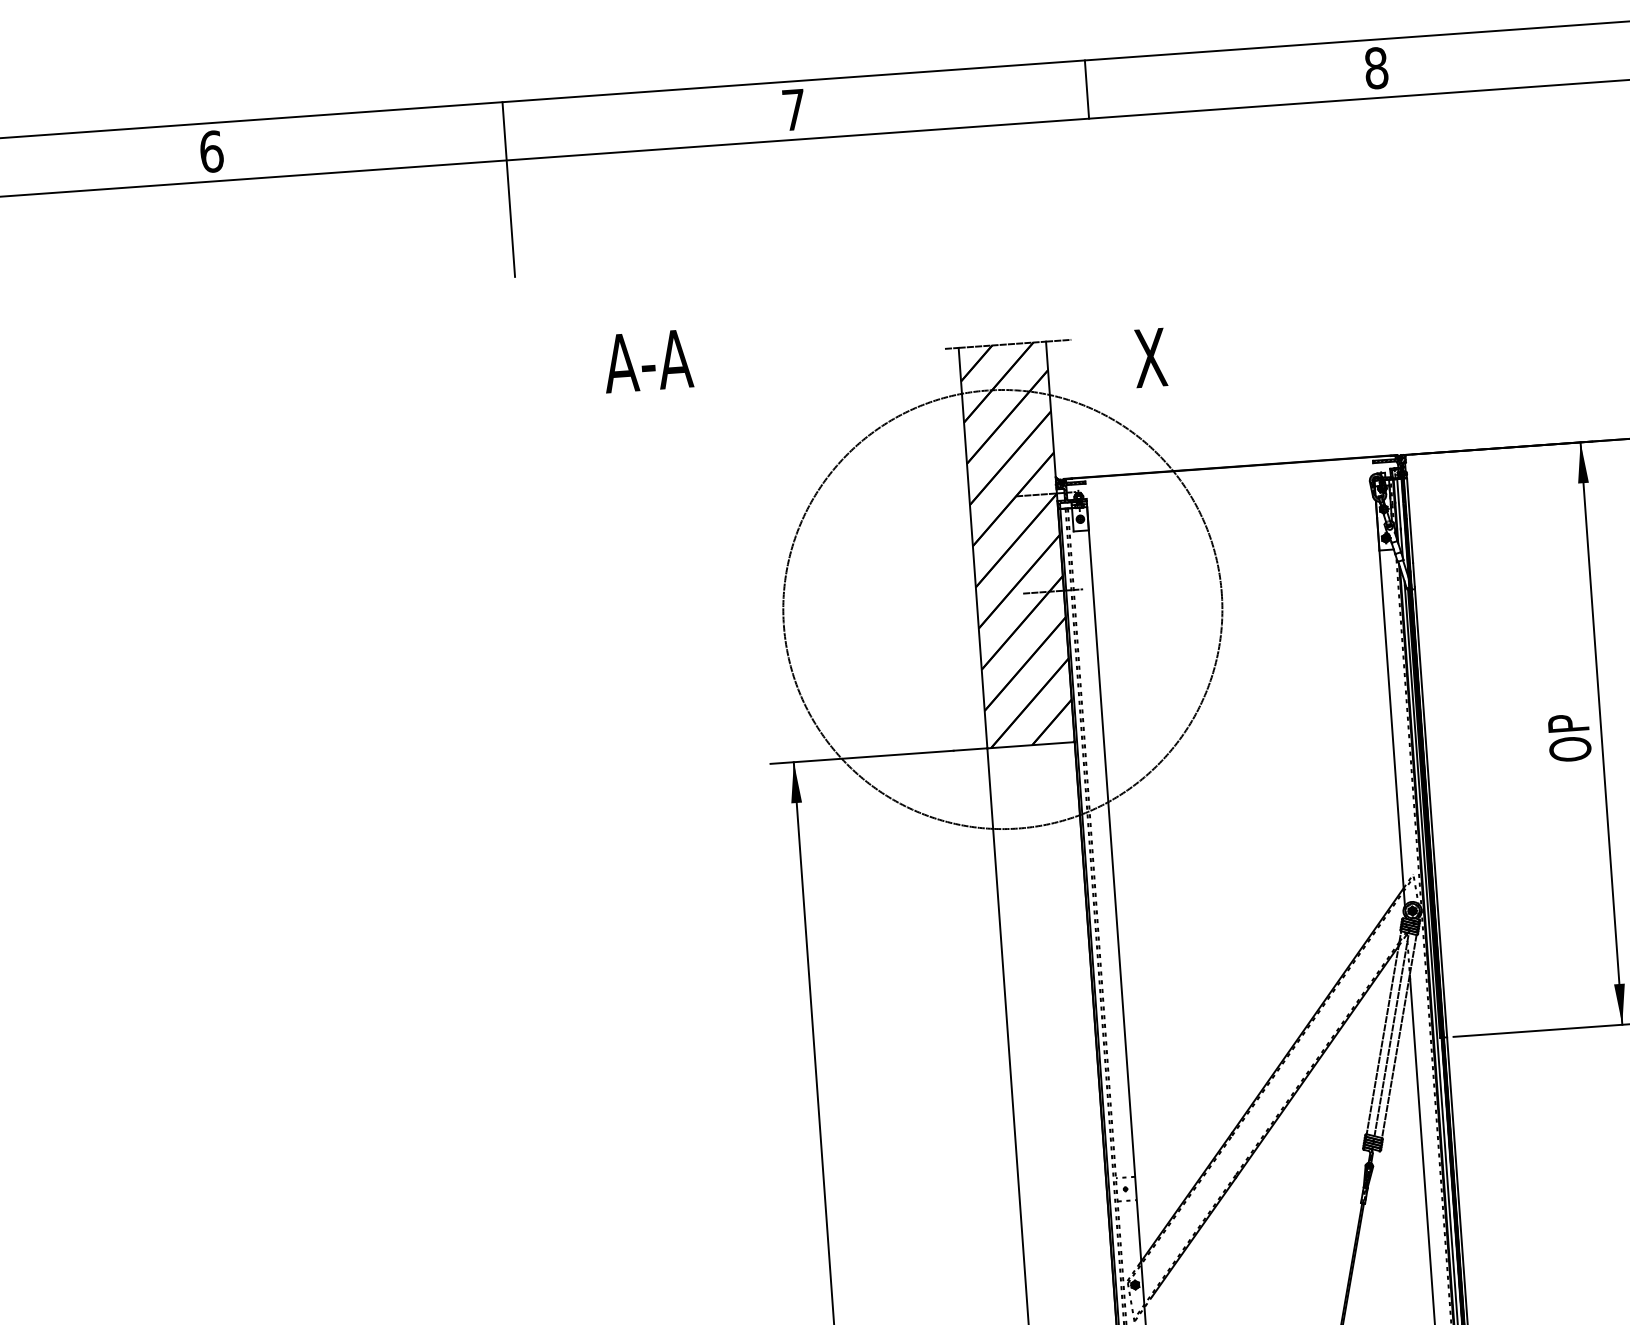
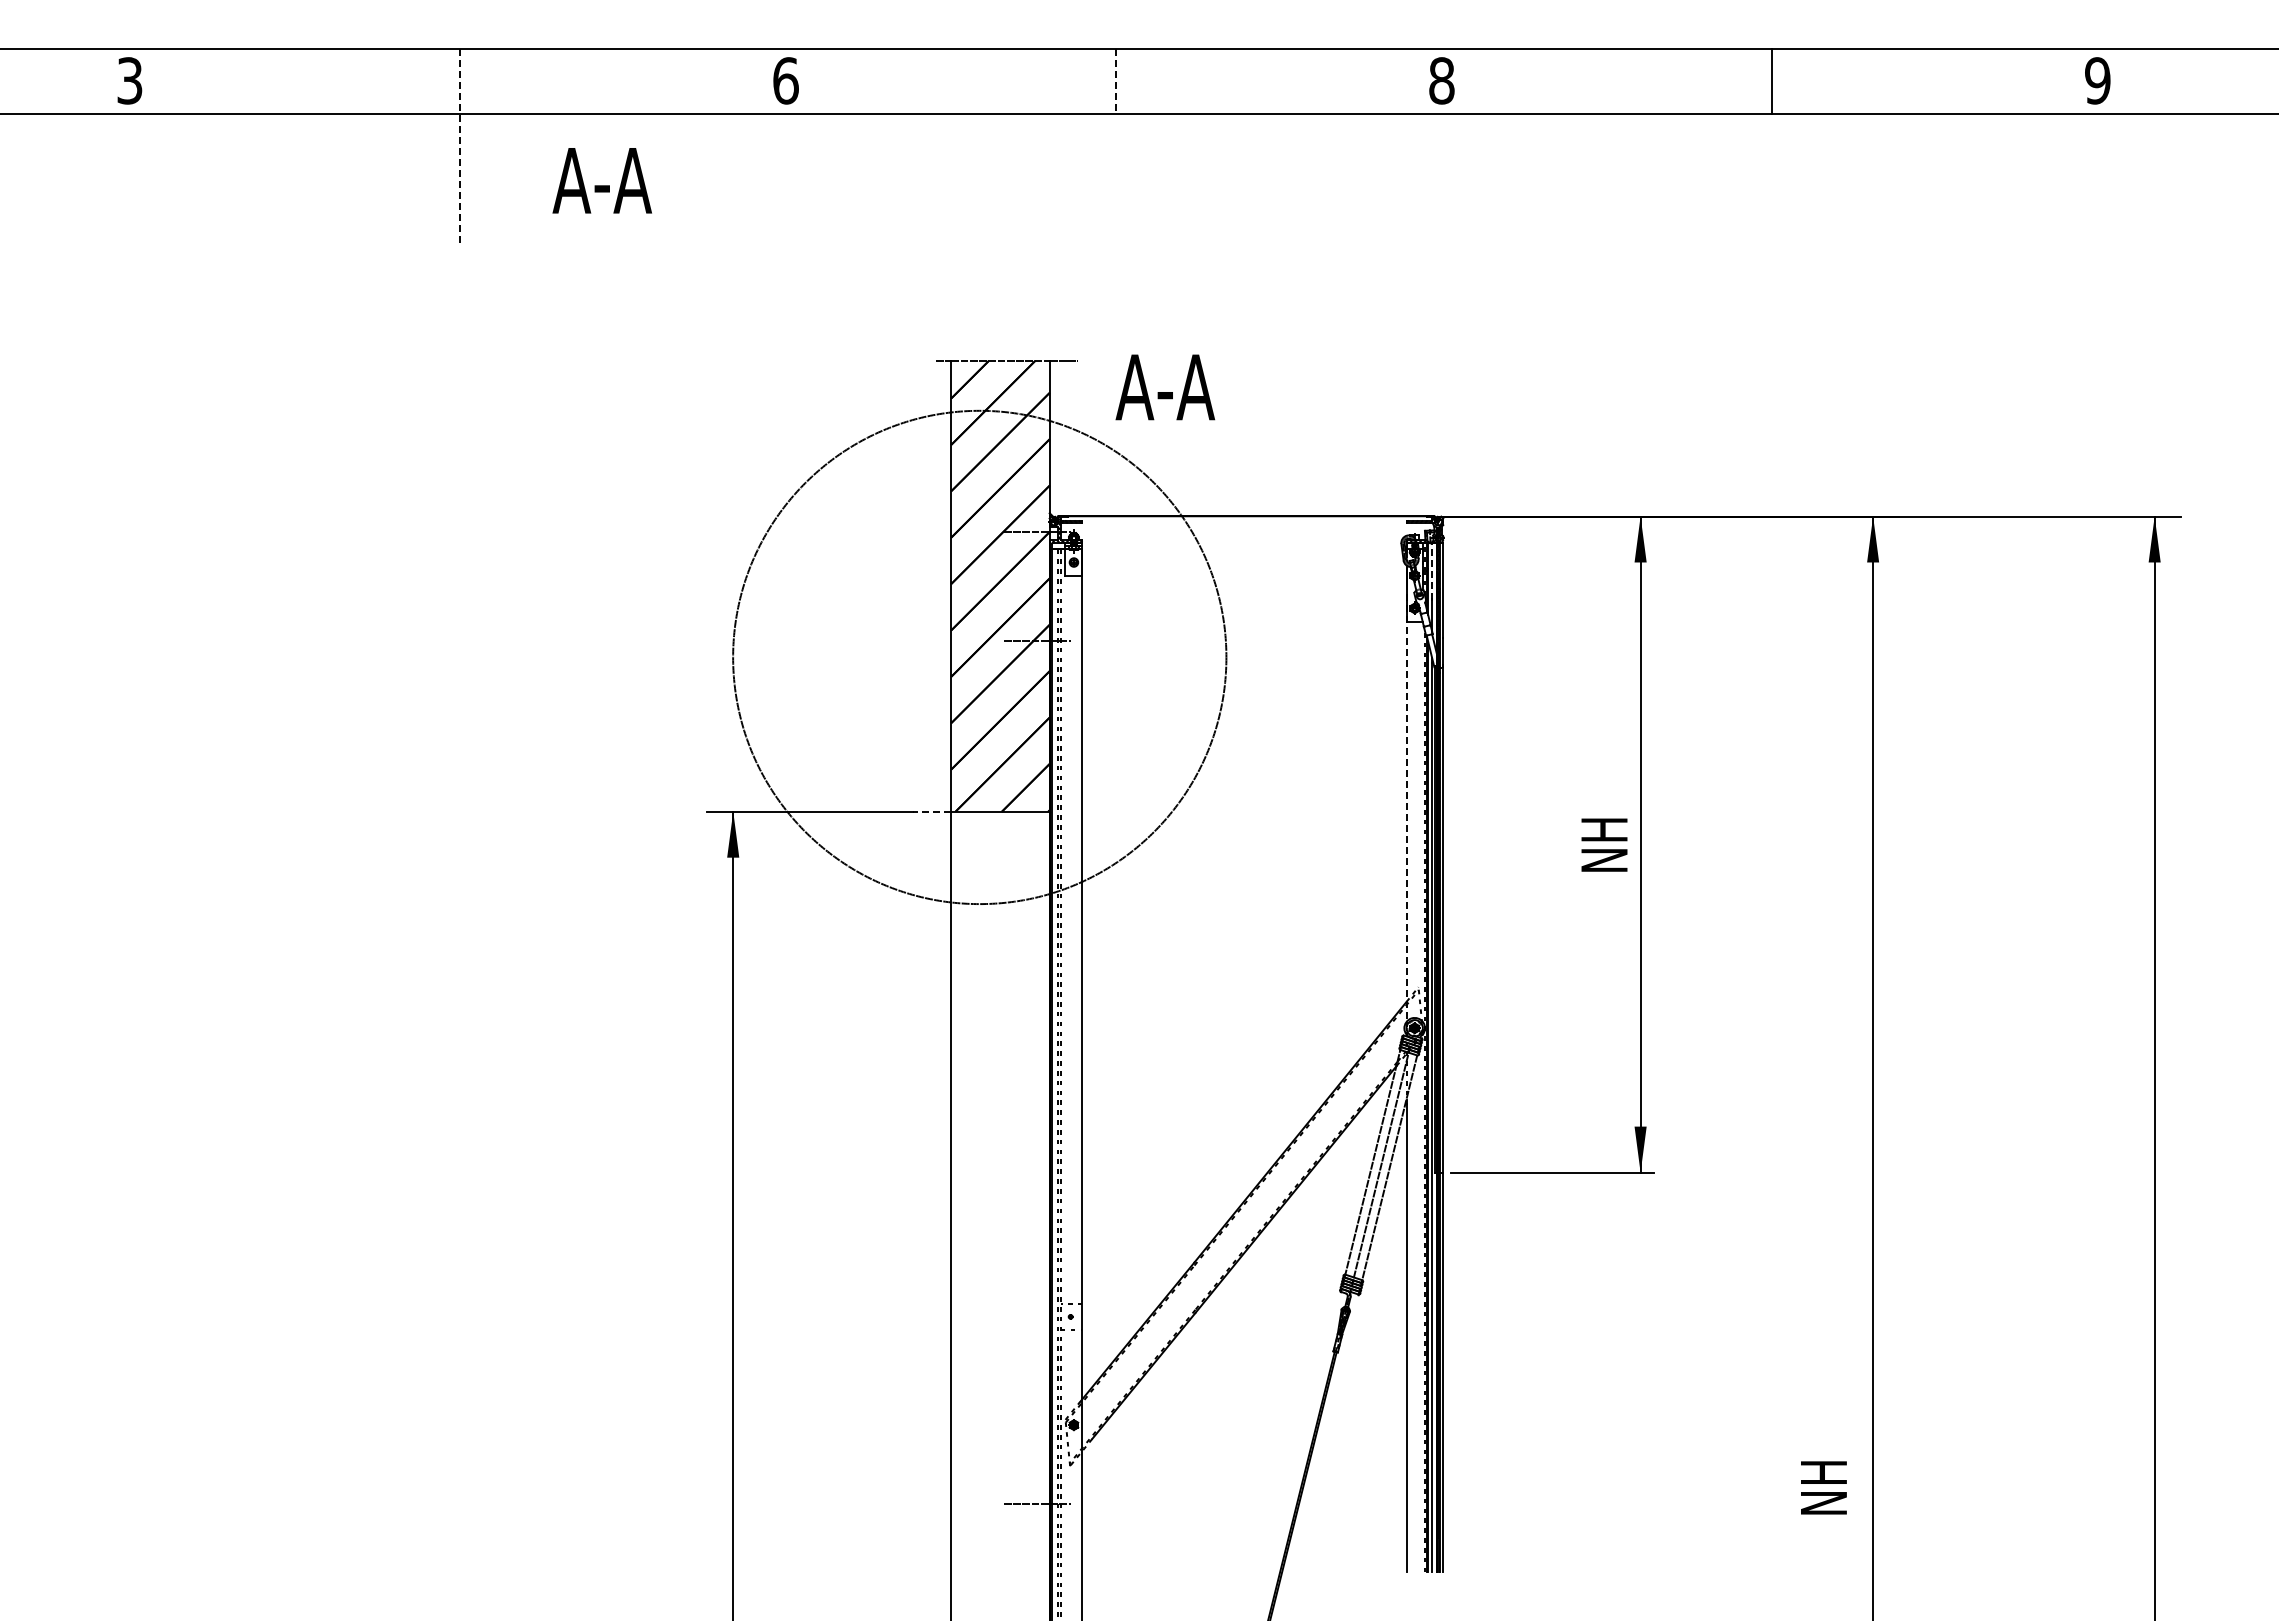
line: (1086, 89) -> (1115, 81), solid -> dashed
text: (793, 109) -> (785, 80), 7 -> 6
text: (211, 151) -> (129, 80), 6 -> 3
line: (508, 189) -> (459, 147), solid -> dashed
text: (1150, 358) -> (1165, 387), X -> A-A
text: (647, 361) -> (601, 180), moved
line: (1399, 504) -> (1432, 571), solid -> dashed
line: (1390, 711) -> (1406, 802), solid -> dashed
text: (1569, 736) -> (1604, 845), OP -> NH
line: (969, 749) -> (931, 811), solid -> dashed

